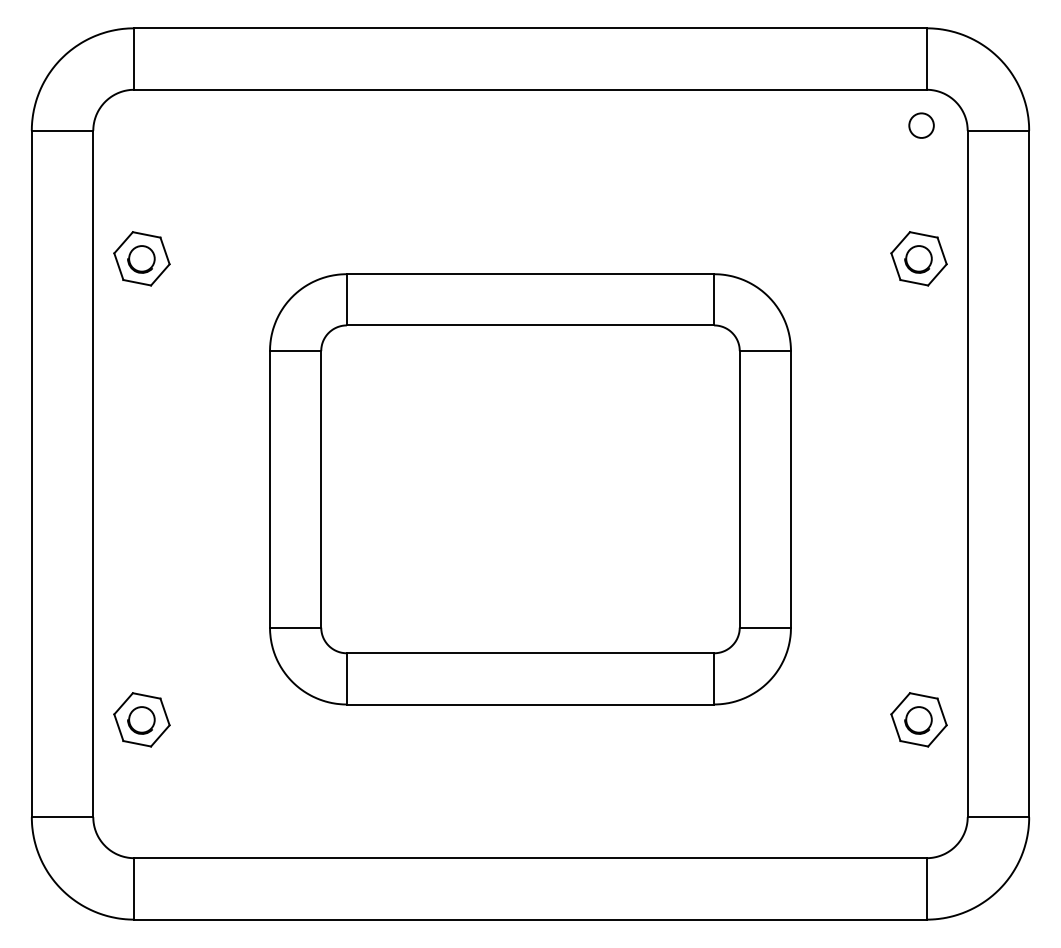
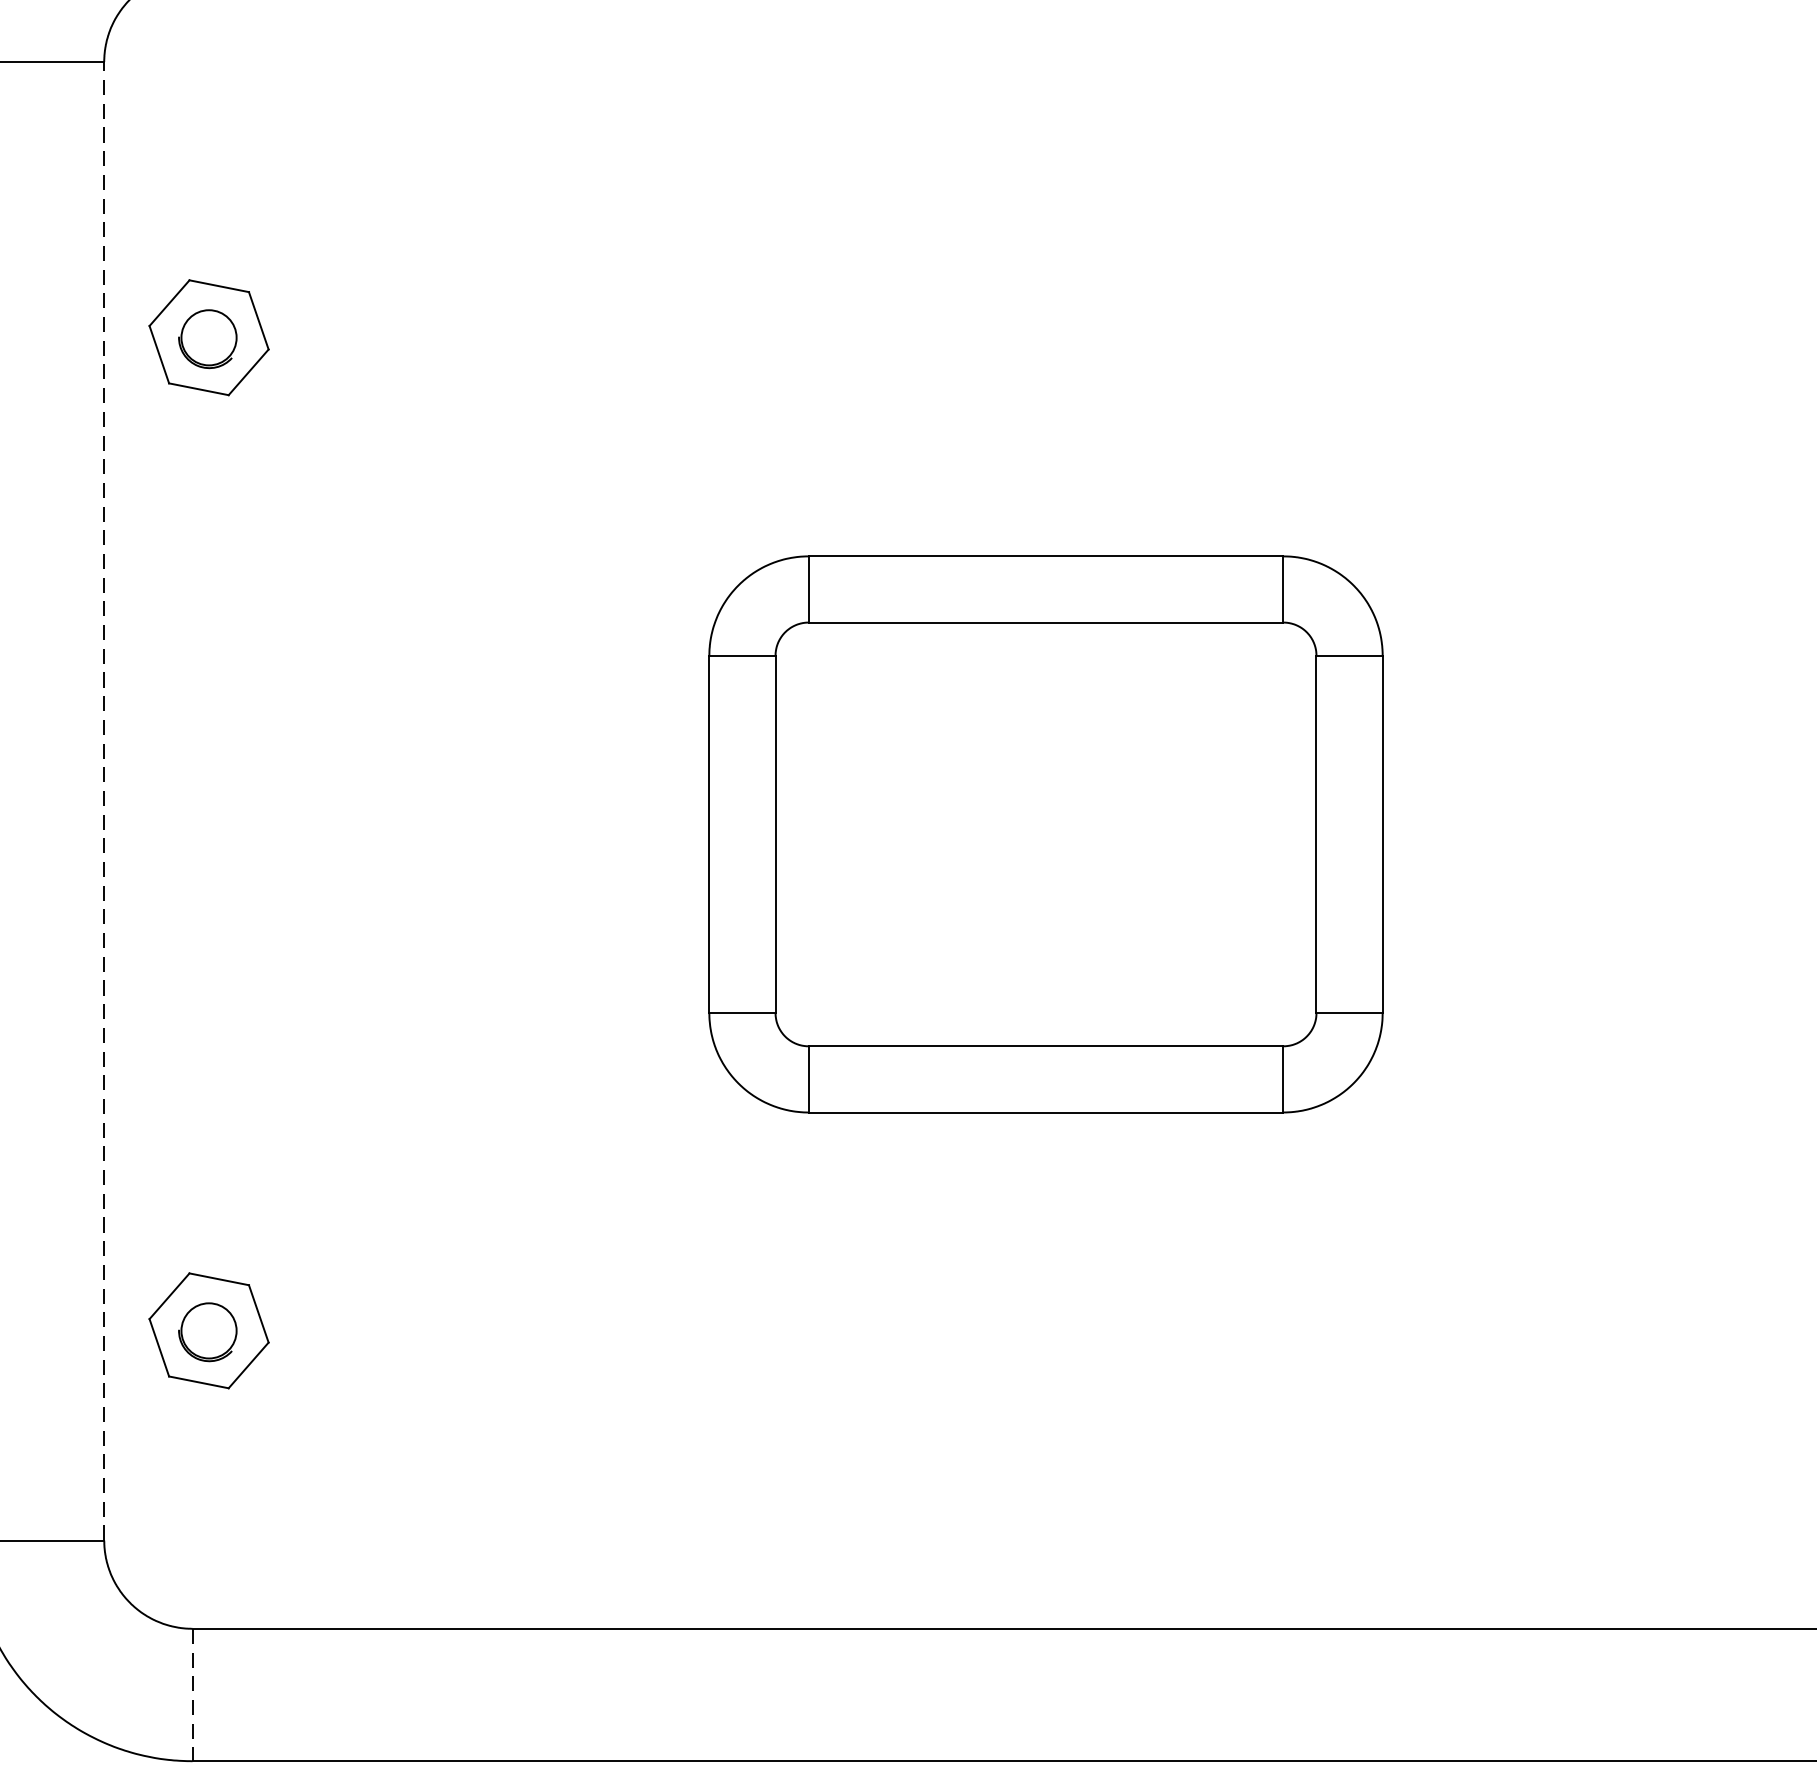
line: (93, 473) -> (104, 800), solid -> dashed
part: (530, 489) -> (1046, 834), size x0.6
line: (134, 888) -> (192, 1694), solid -> dashed

